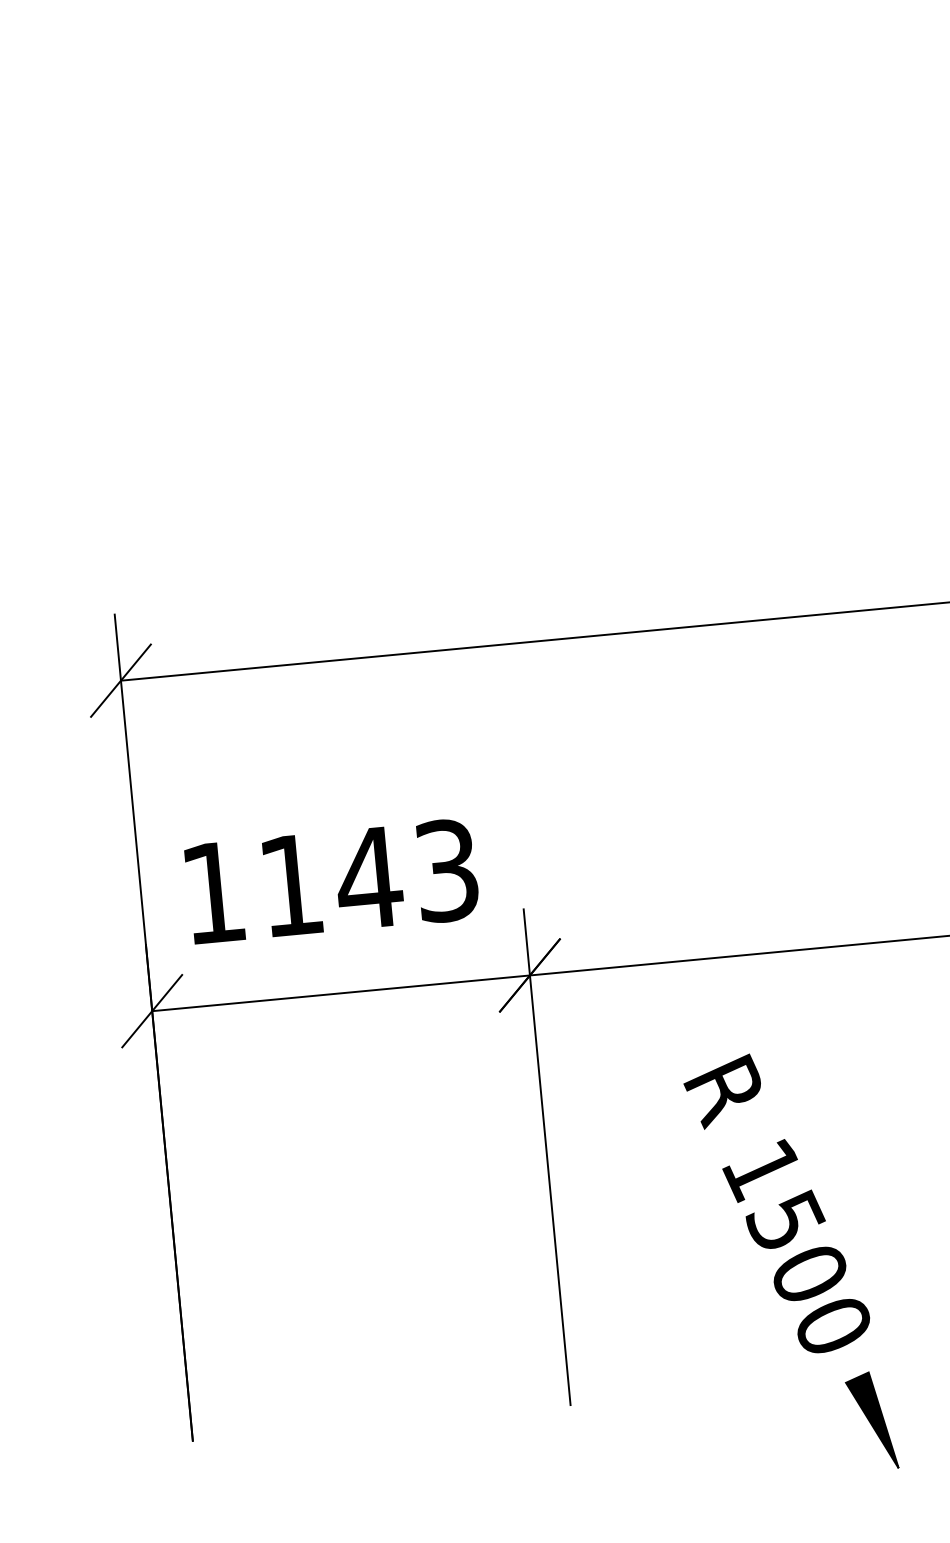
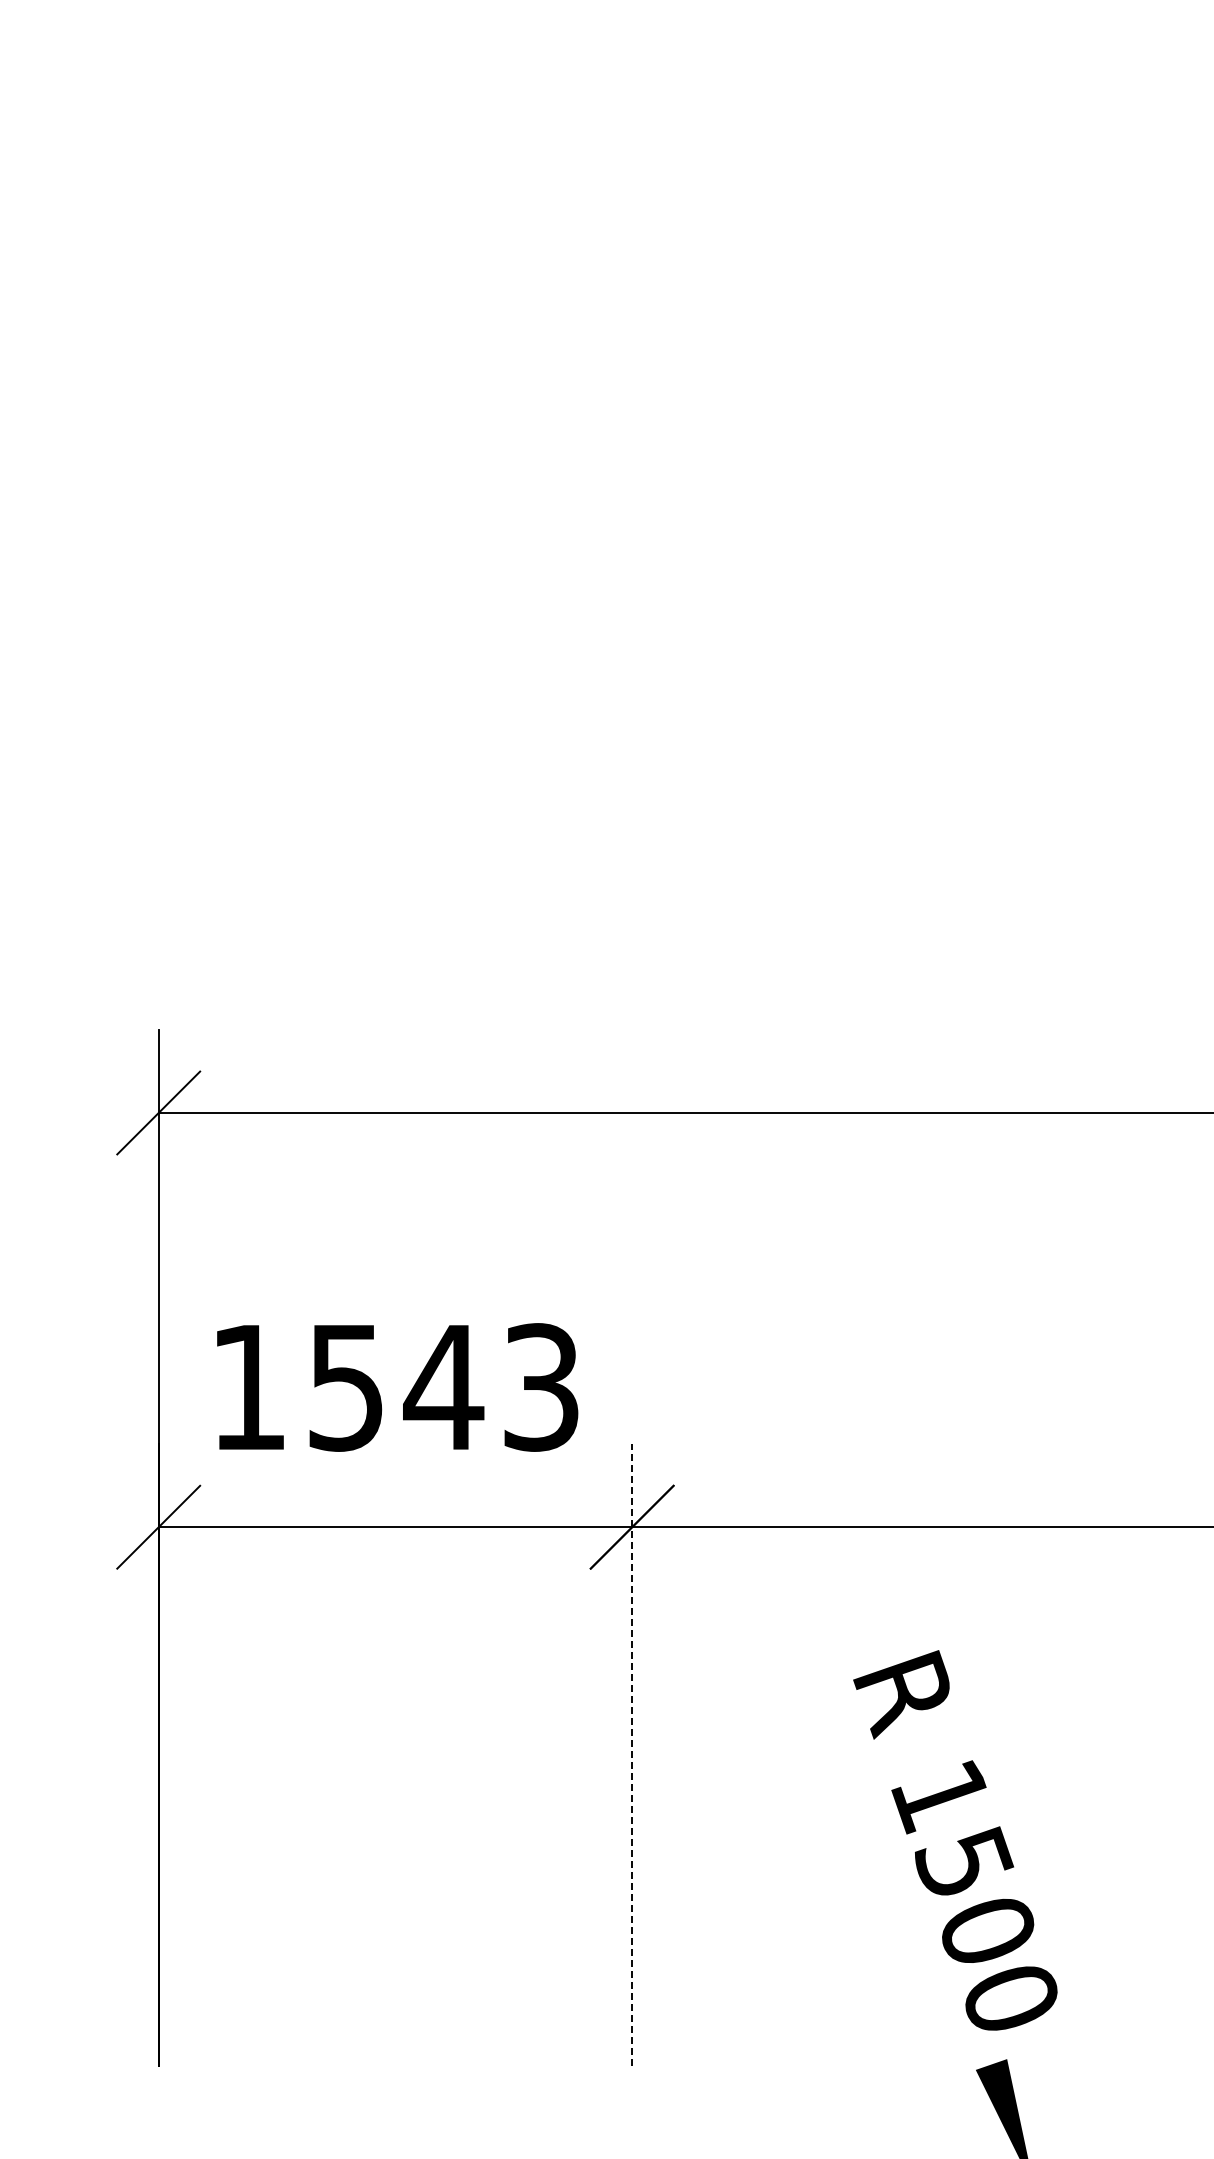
text: (290, 886) -> (345, 1388), 1143 -> 1543
line: (547, 1157) -> (632, 1755), solid -> dashed
text: (777, 1204) -> (955, 1840), moved

